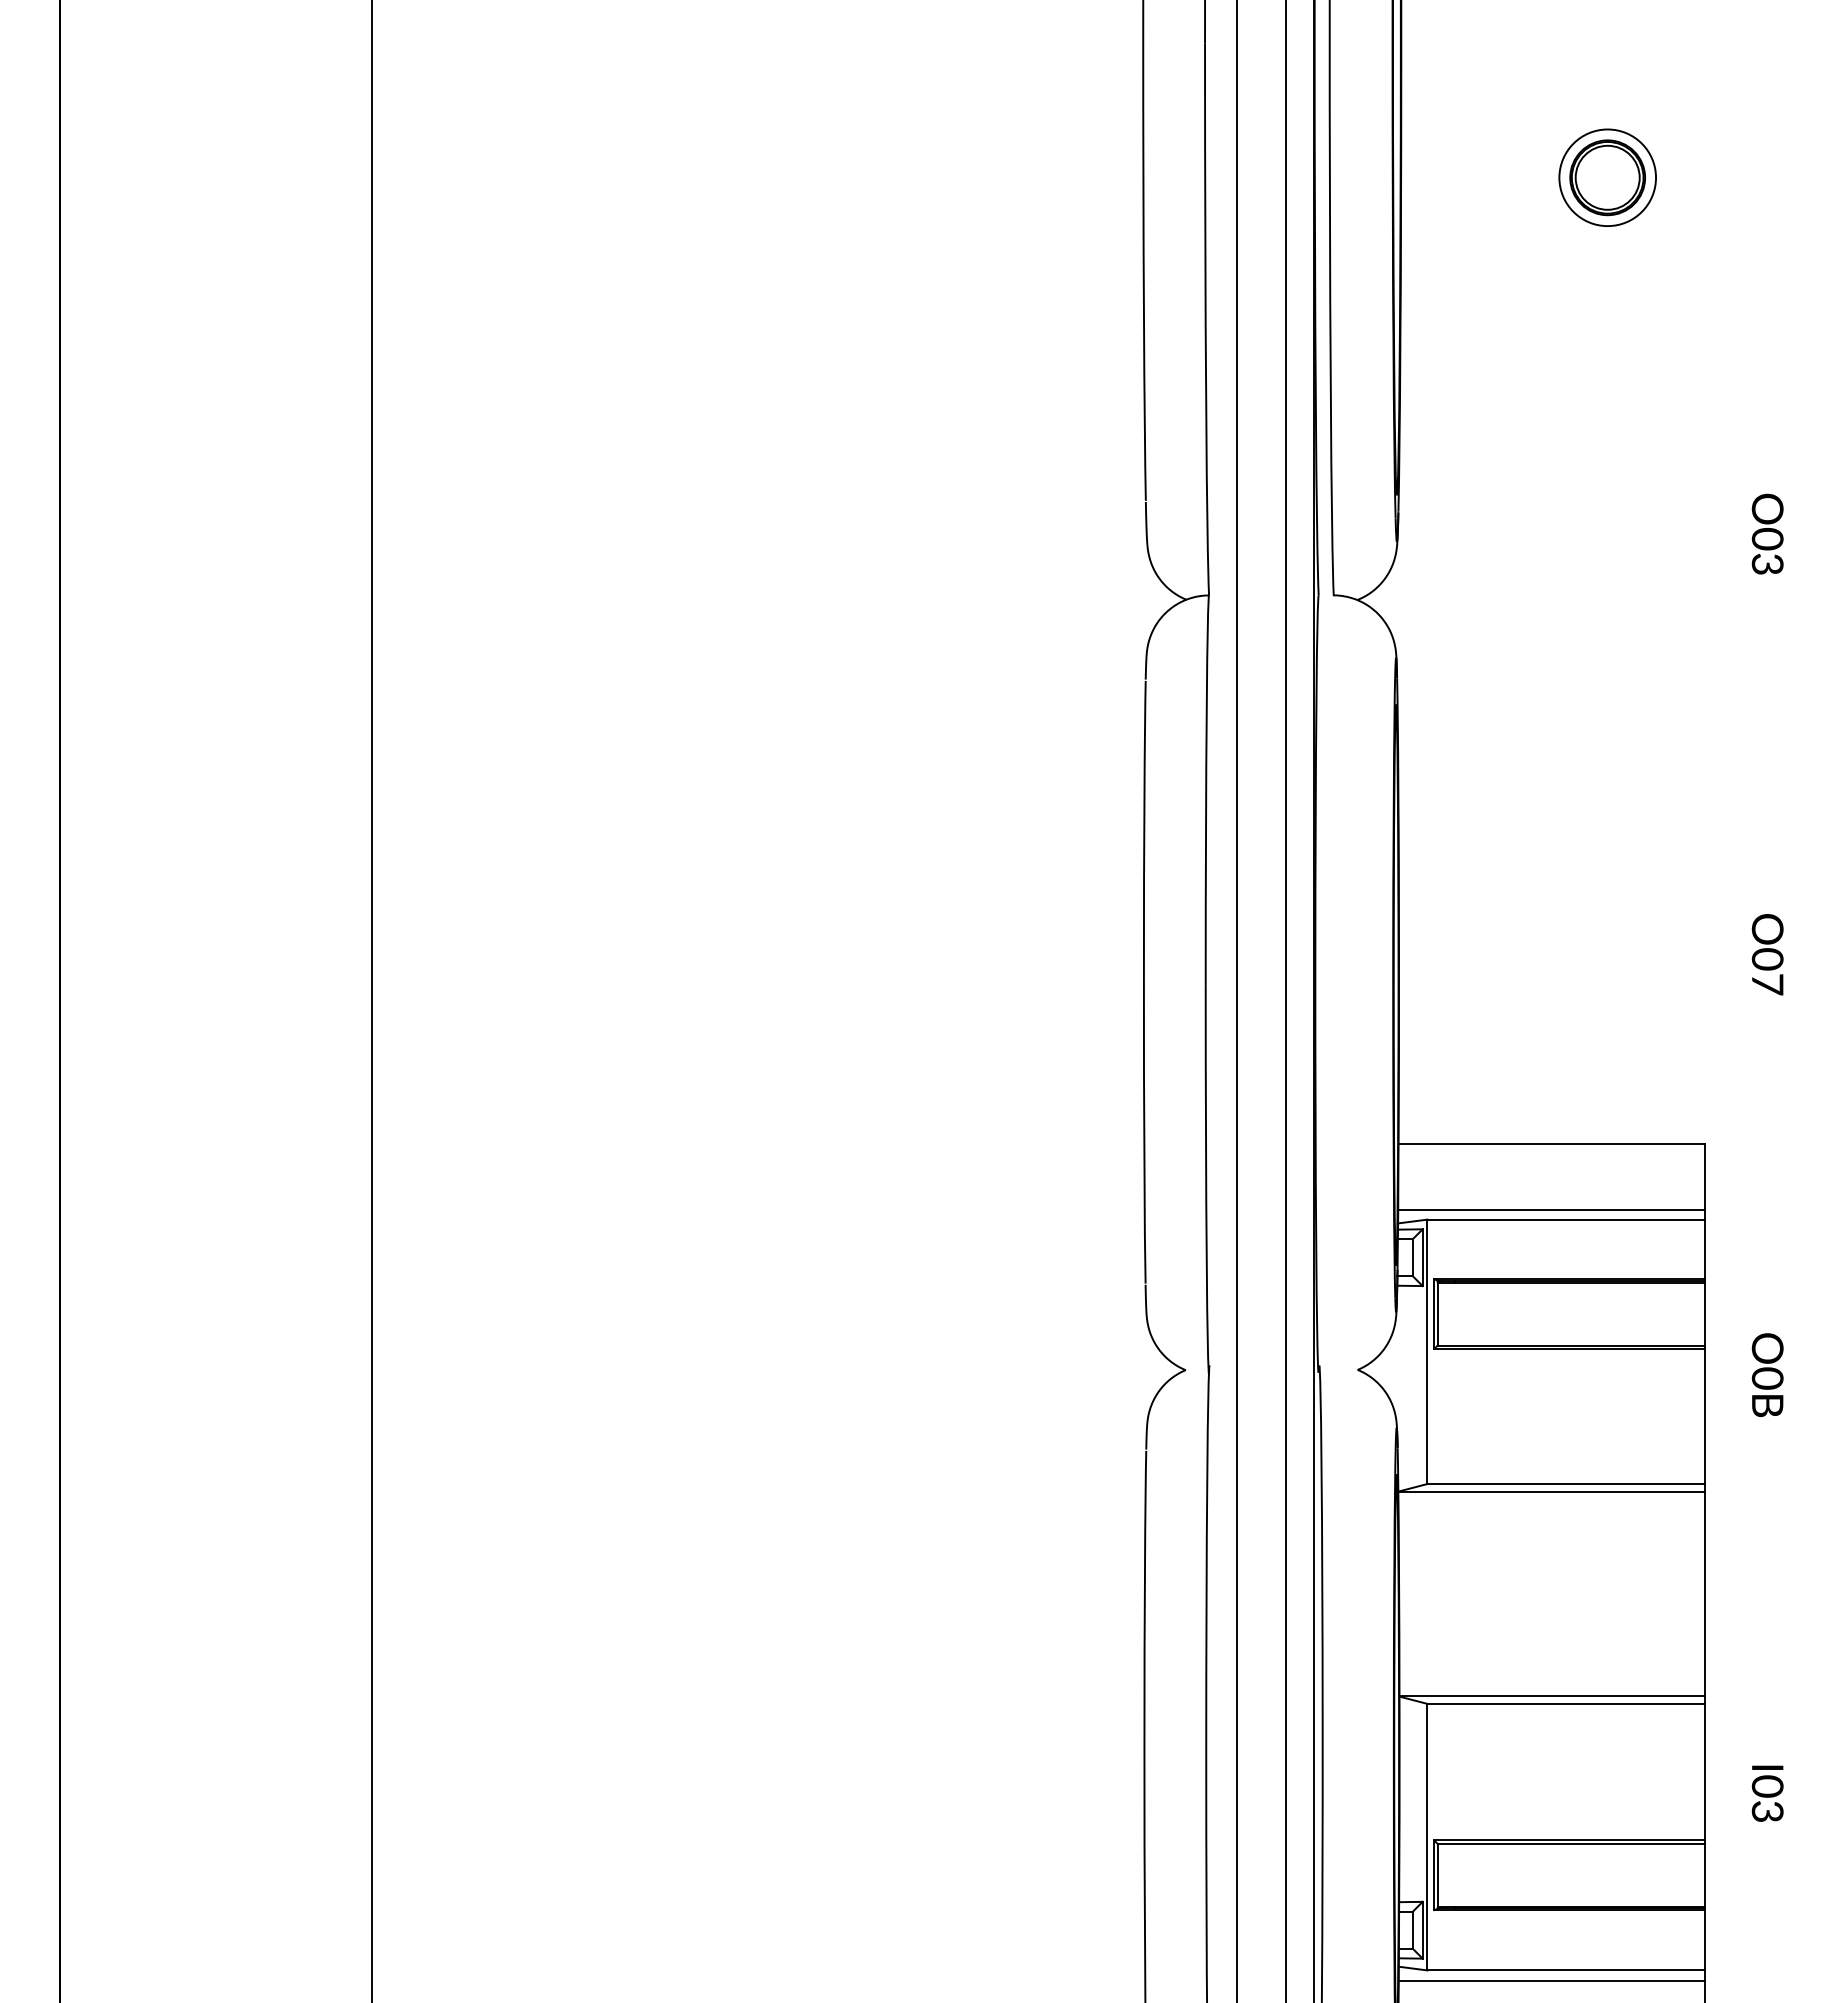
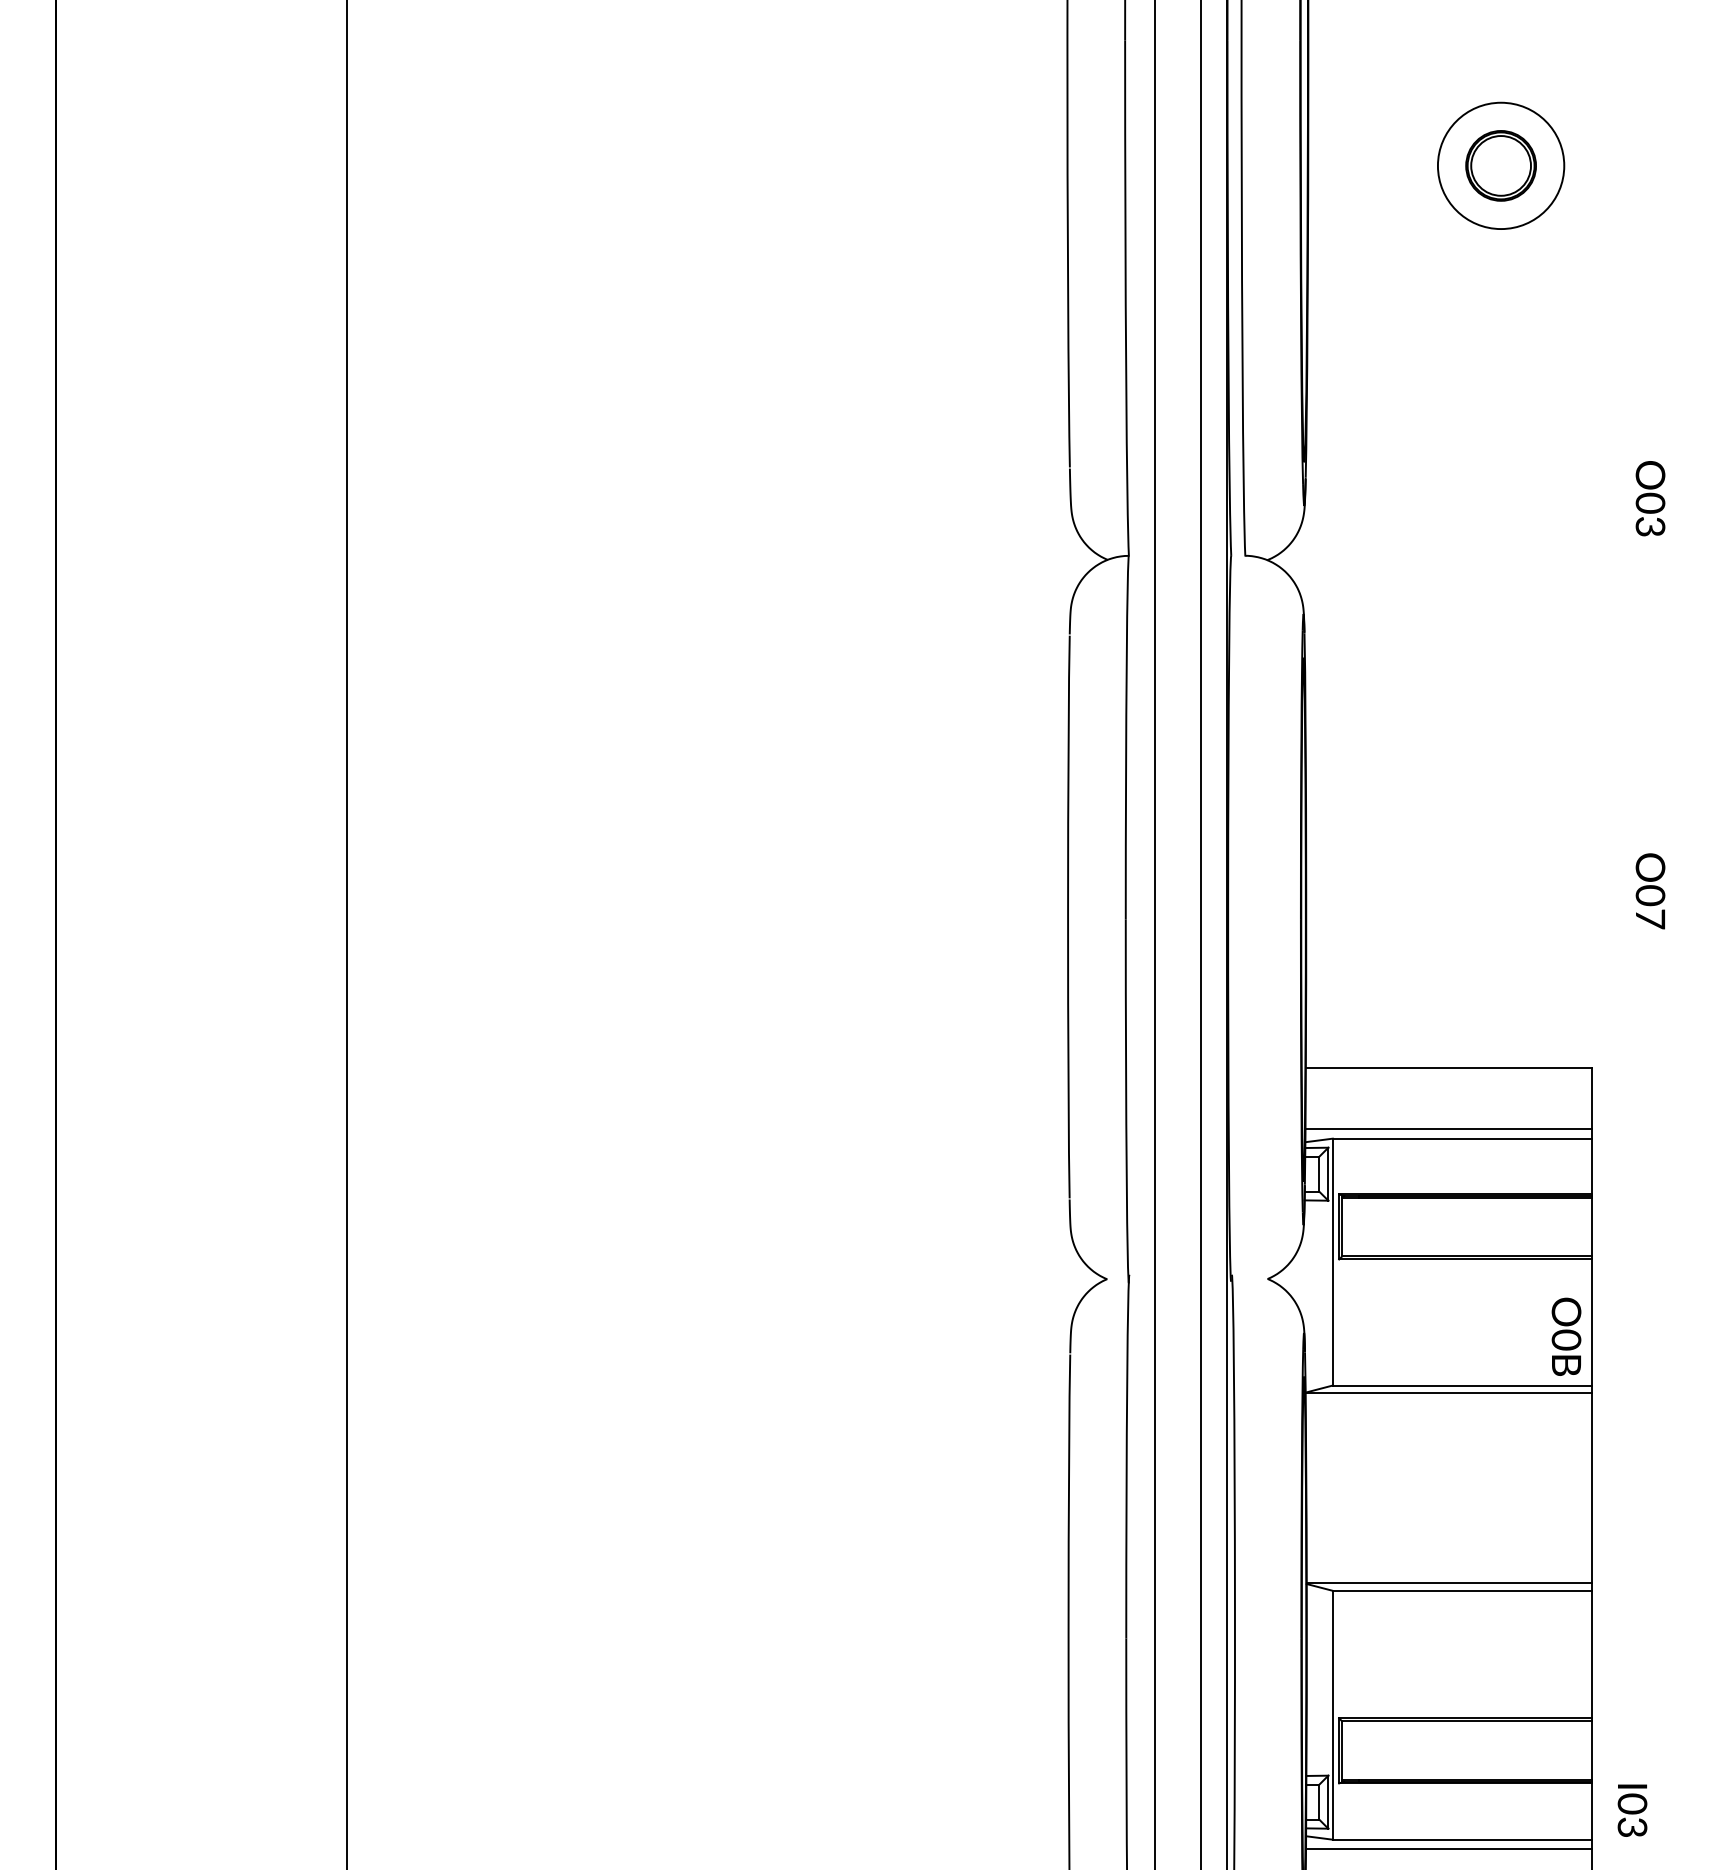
circle: (1608, 177) -> (1501, 165), size x1.4
text: (1767, 1374) -> (1566, 1336), moved
text: (1767, 1793) -> (1632, 1810), moved

